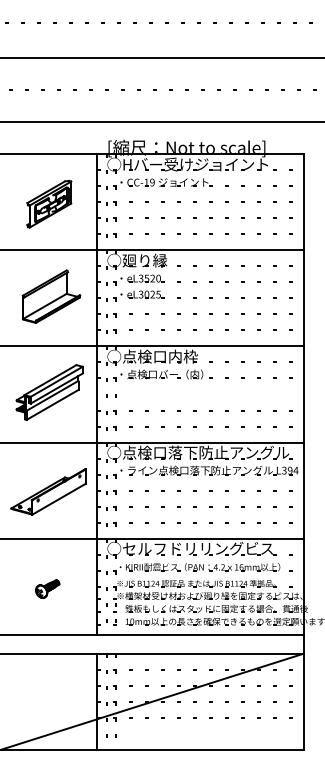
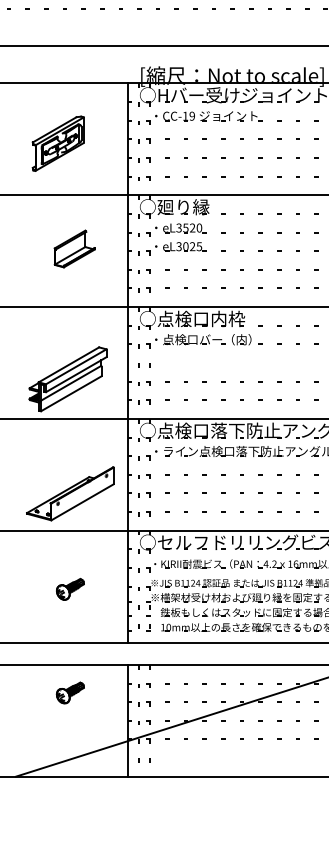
part: (49, 204) -> (58, 144), moved
part: (51, 296) -> (74, 248), size x0.6
part: (49, 392) -> (67, 379), moved
part: (48, 491) -> (70, 493), moved
part: (47, 677) -> (70, 692), added

